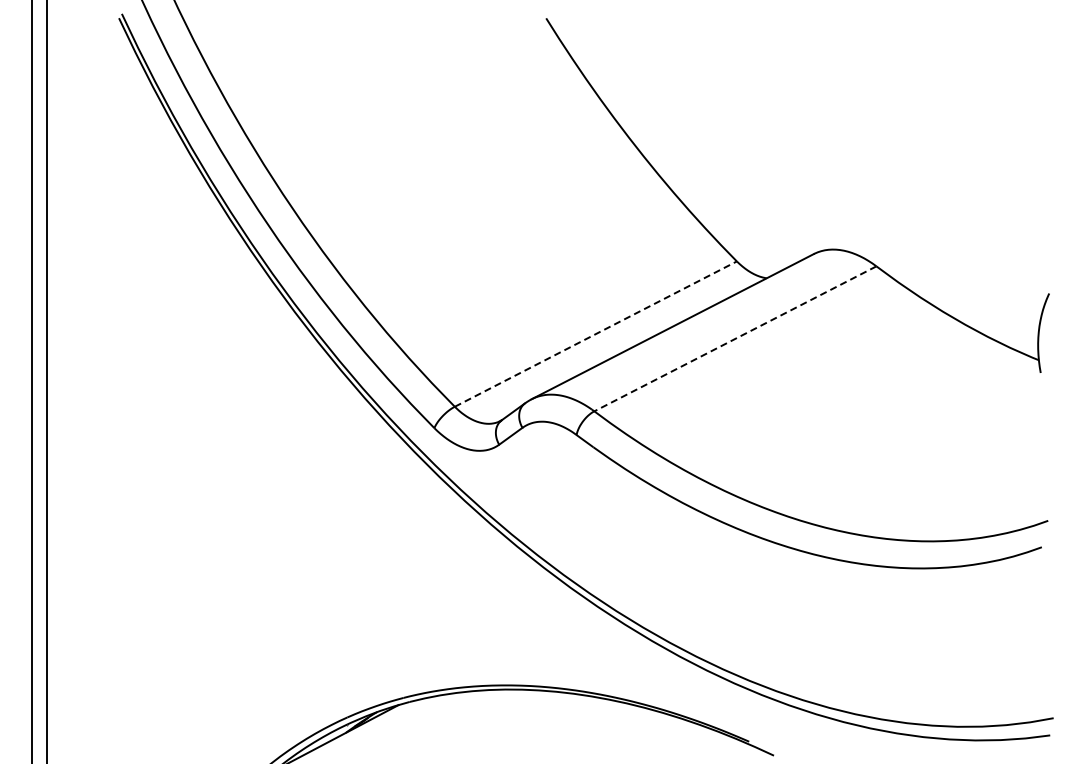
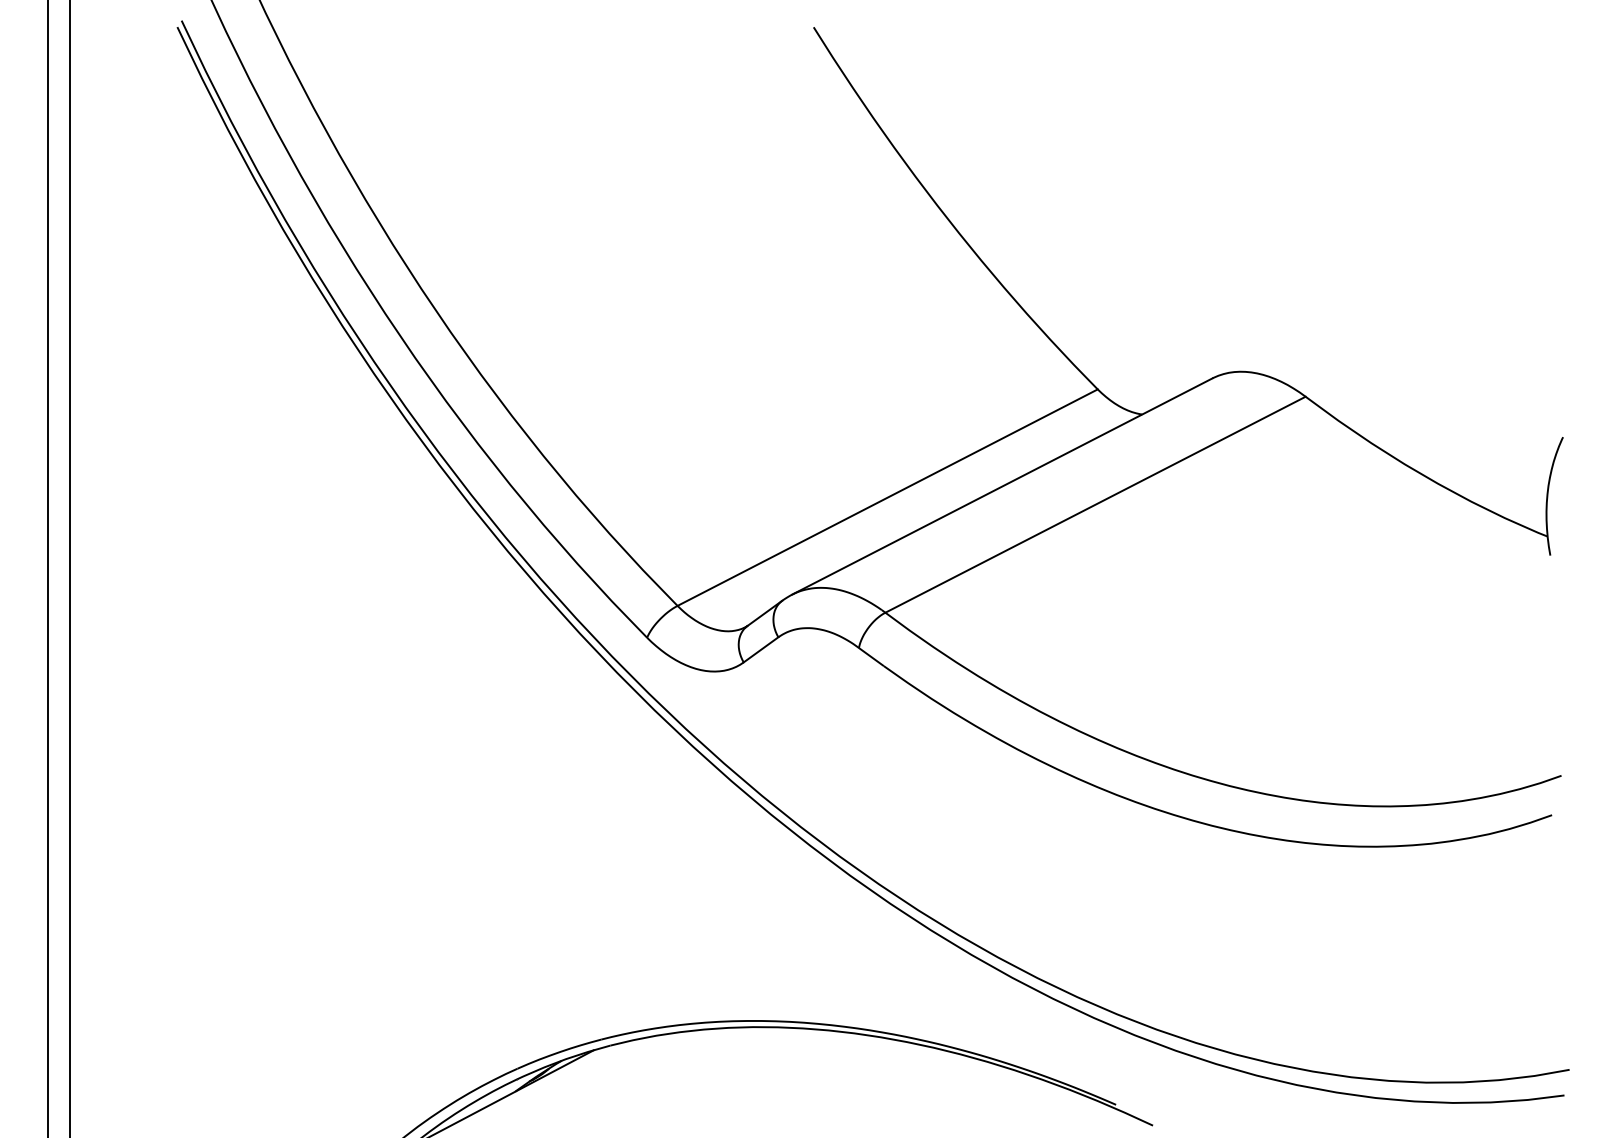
line: (595, 334) -> (887, 498), dashed -> solid
line: (735, 338) -> (1095, 504), dashed -> solid

